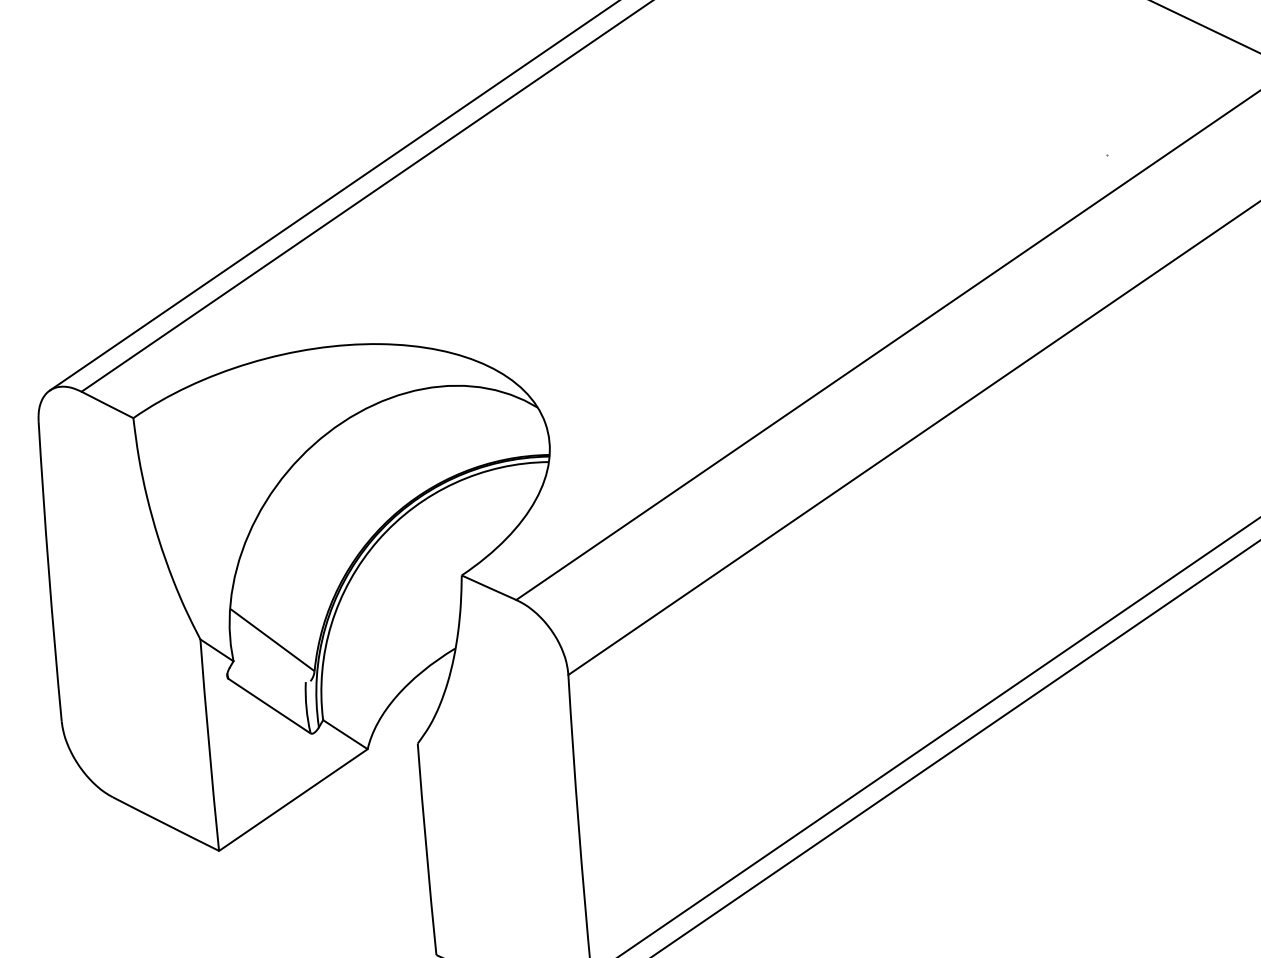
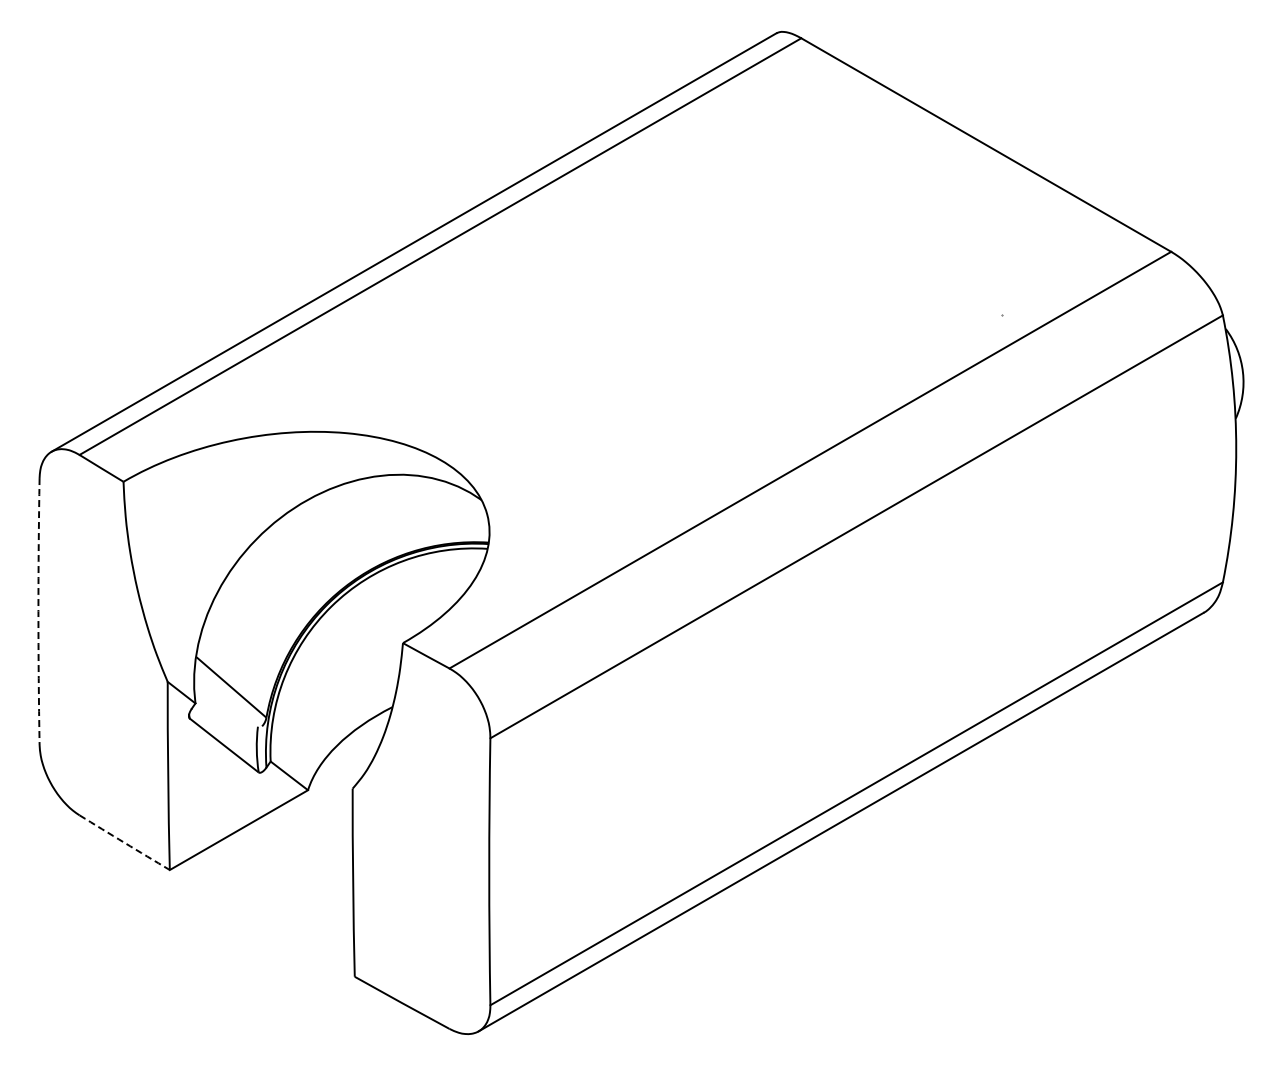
arc: (48, 571) -> (38, 611), solid -> dashed
arc: (165, 823) -> (124, 842), solid -> dashed

